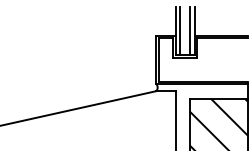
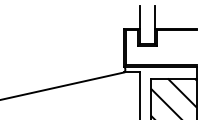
line: (180, 31) -> (143, 25), removed
line: (189, 31) -> (150, 25), removed

